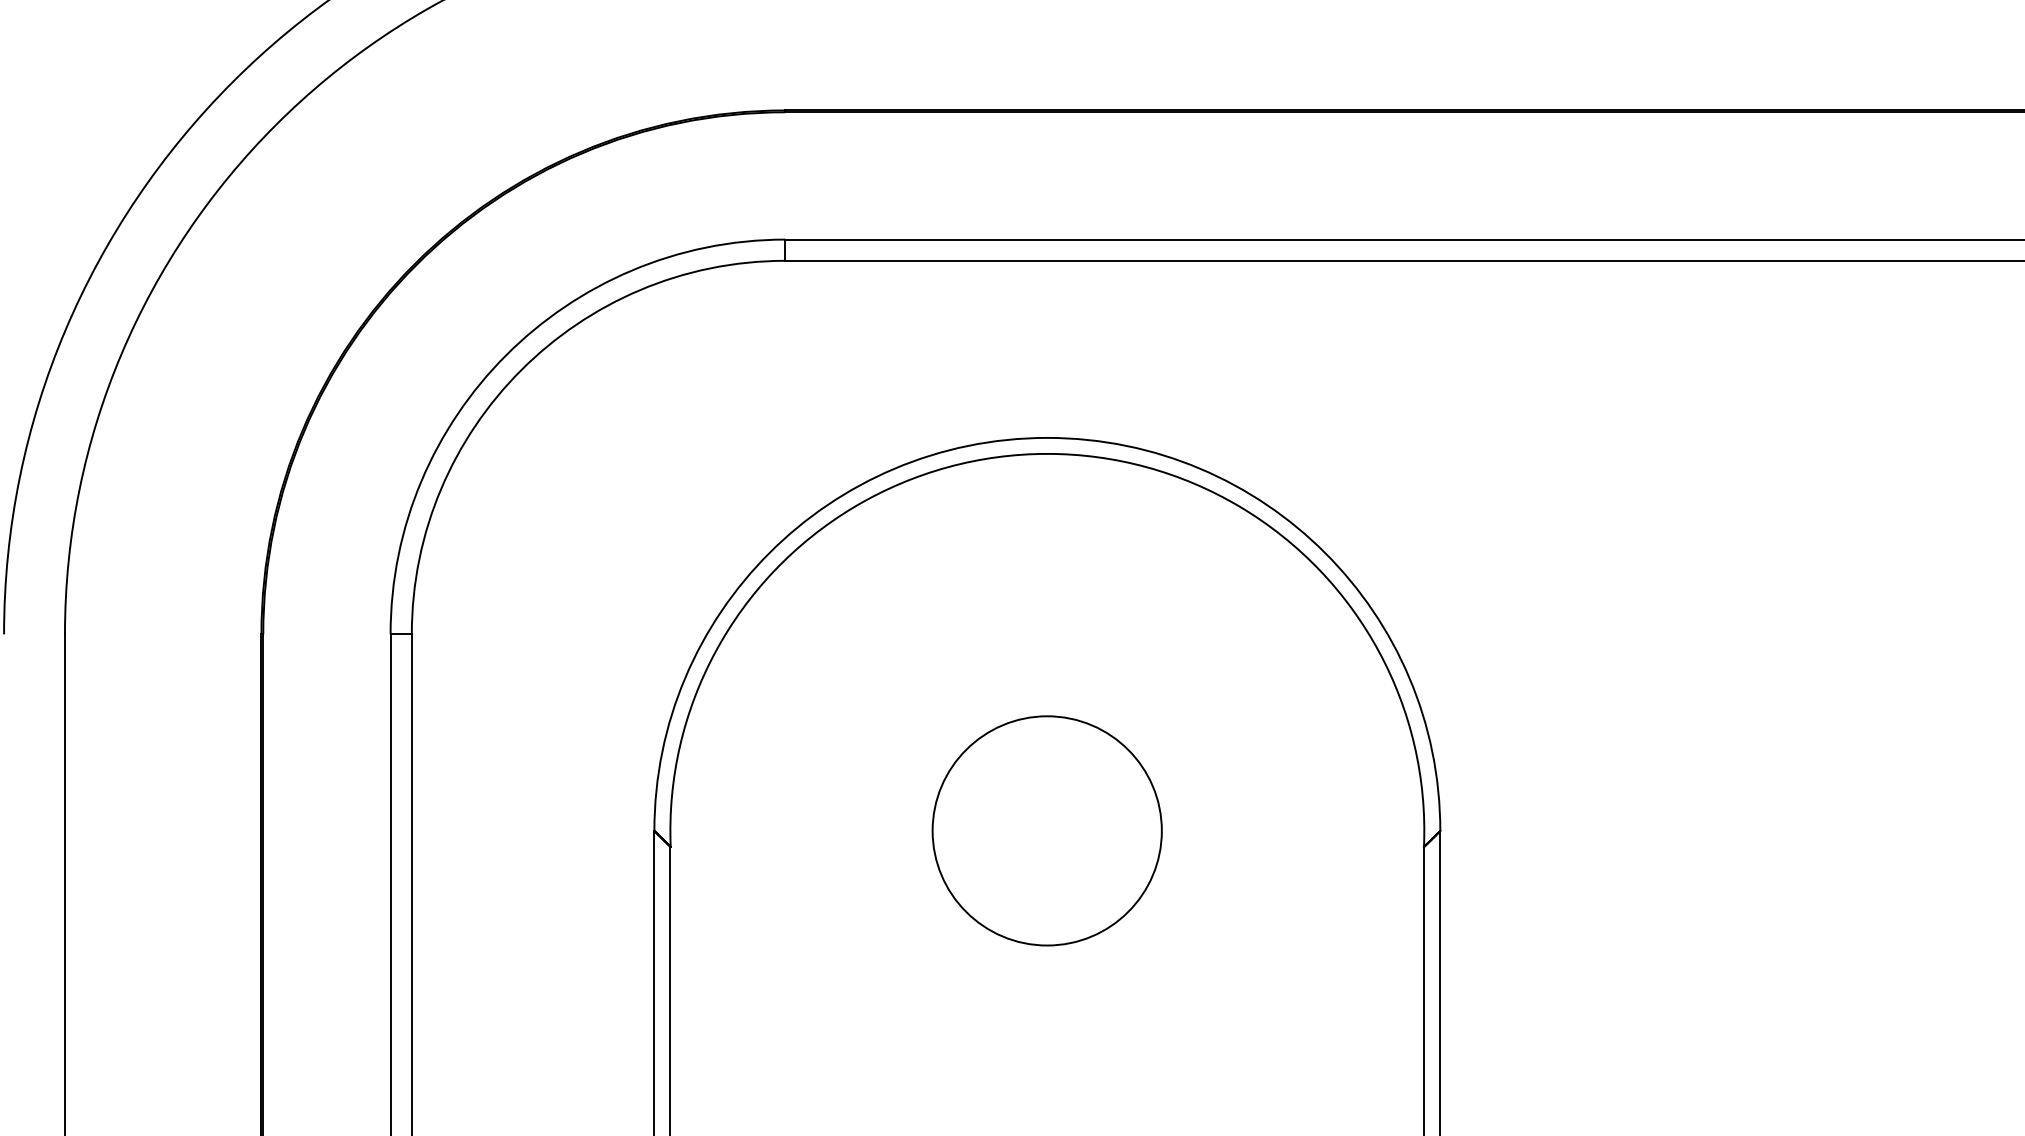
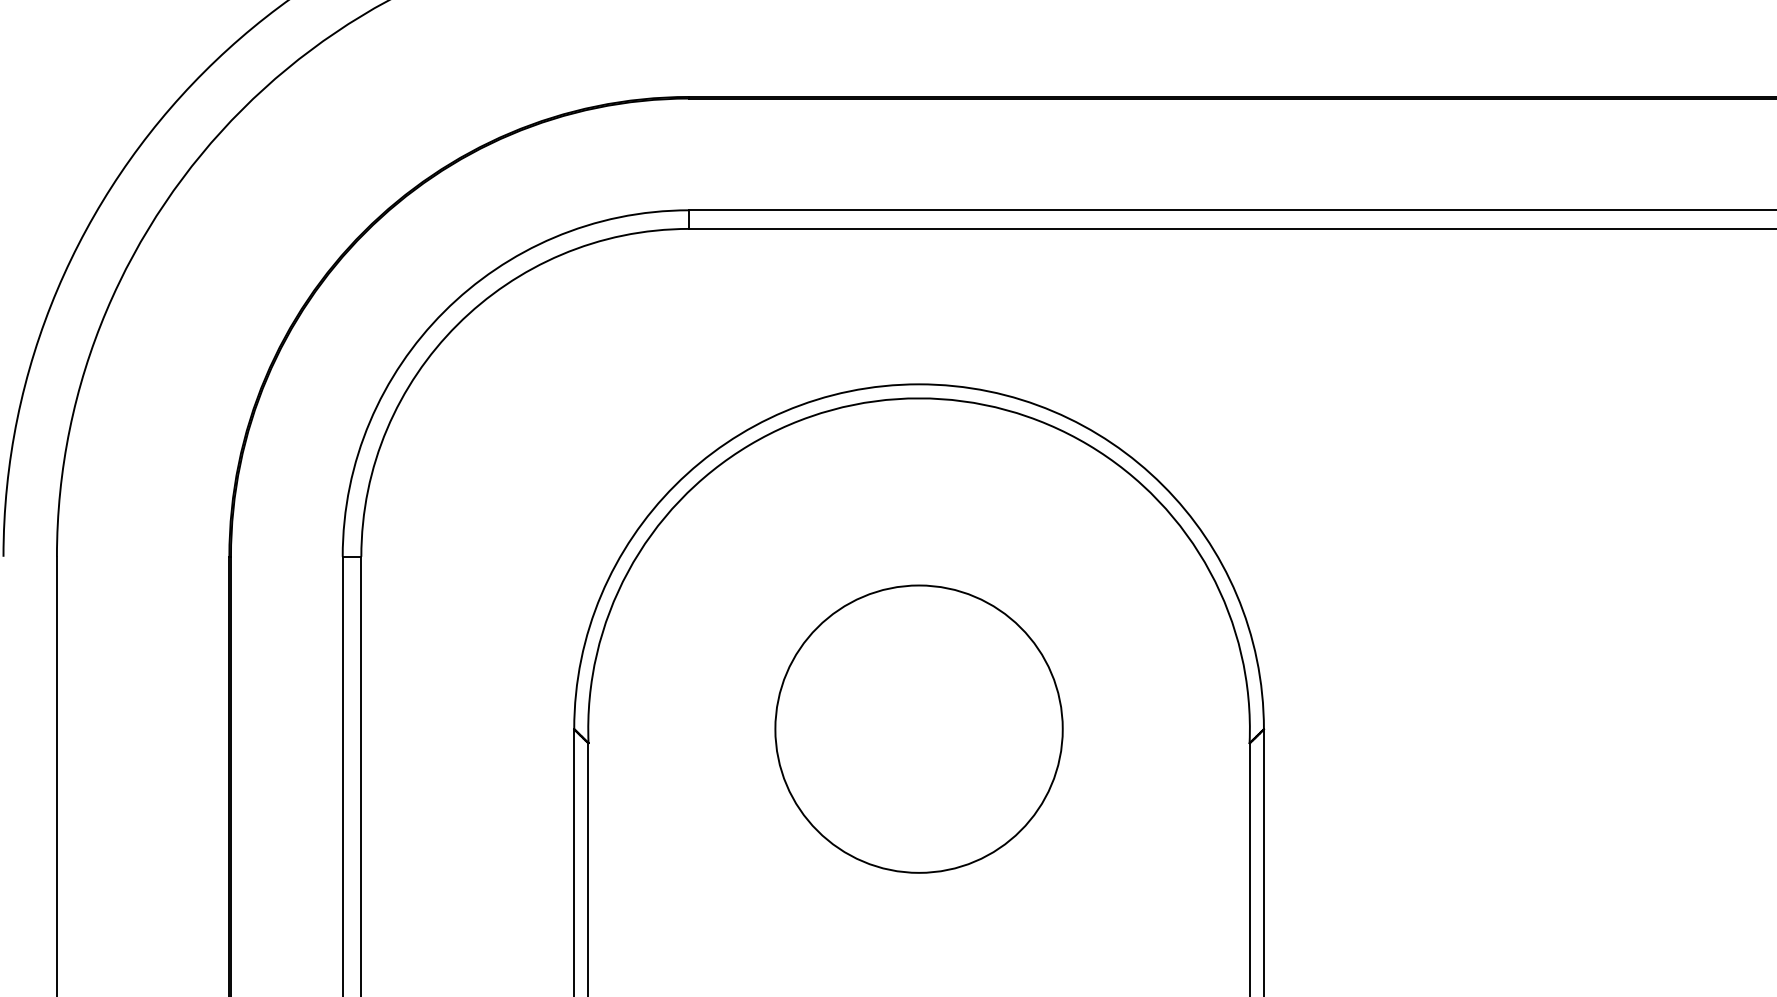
circle: (1046, 830) -> (918, 728), size x1.43

